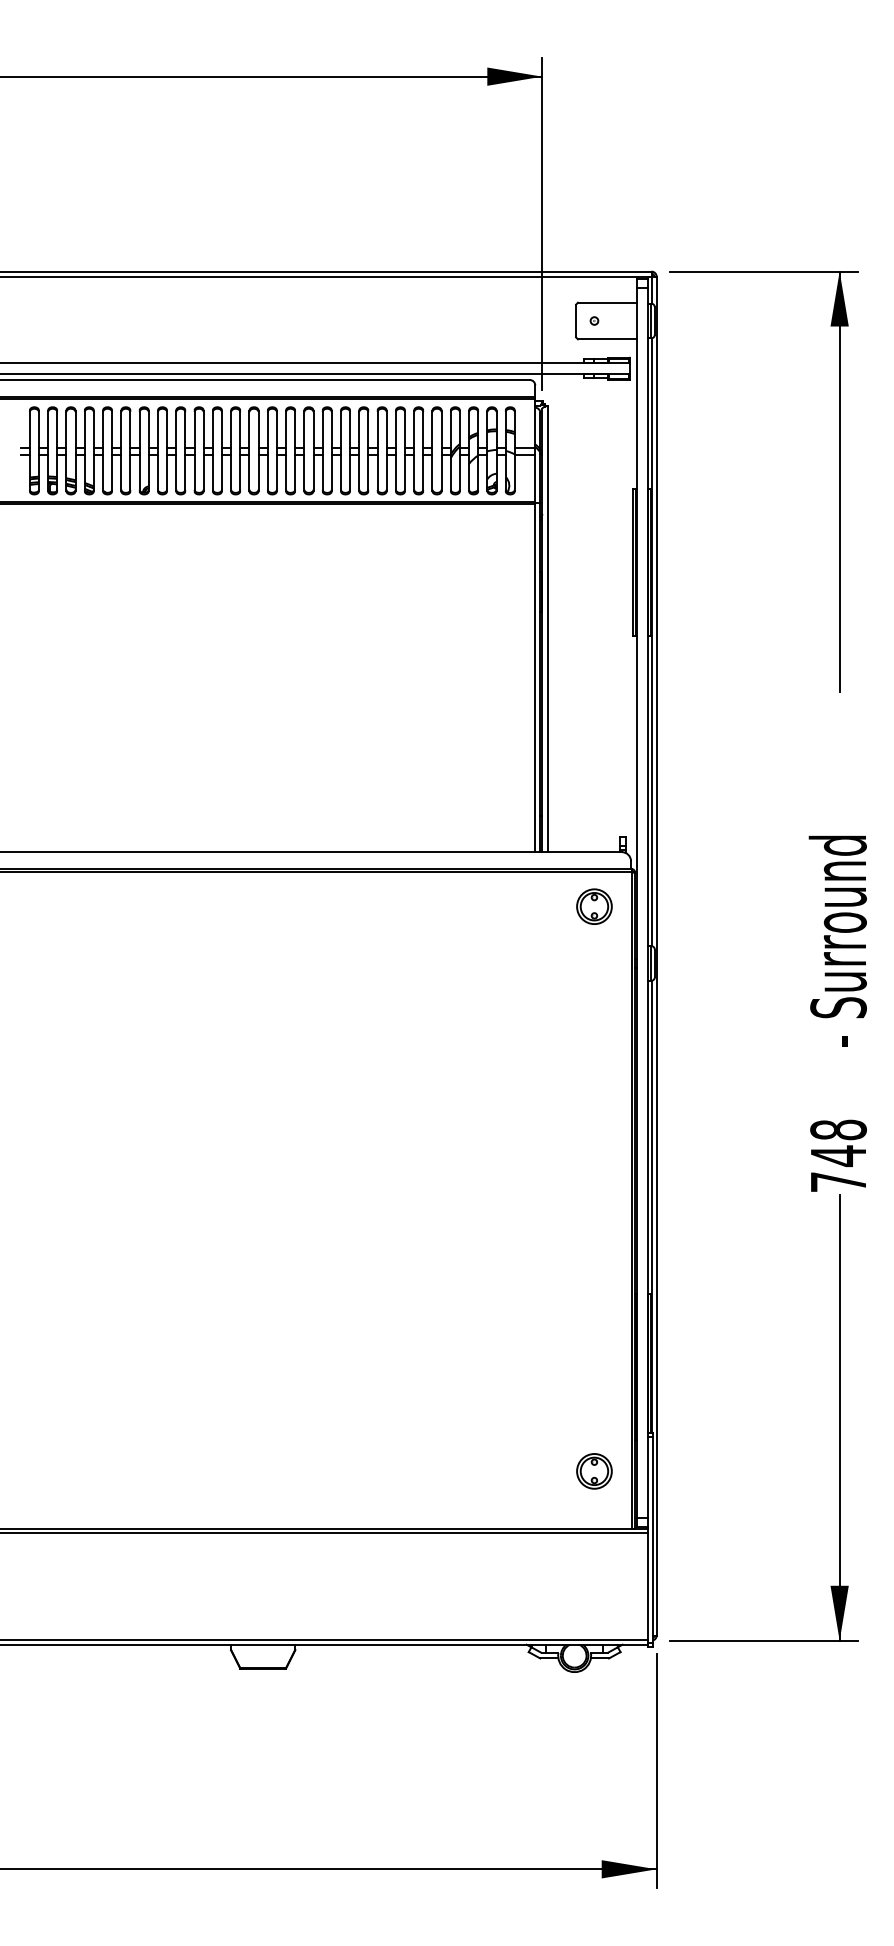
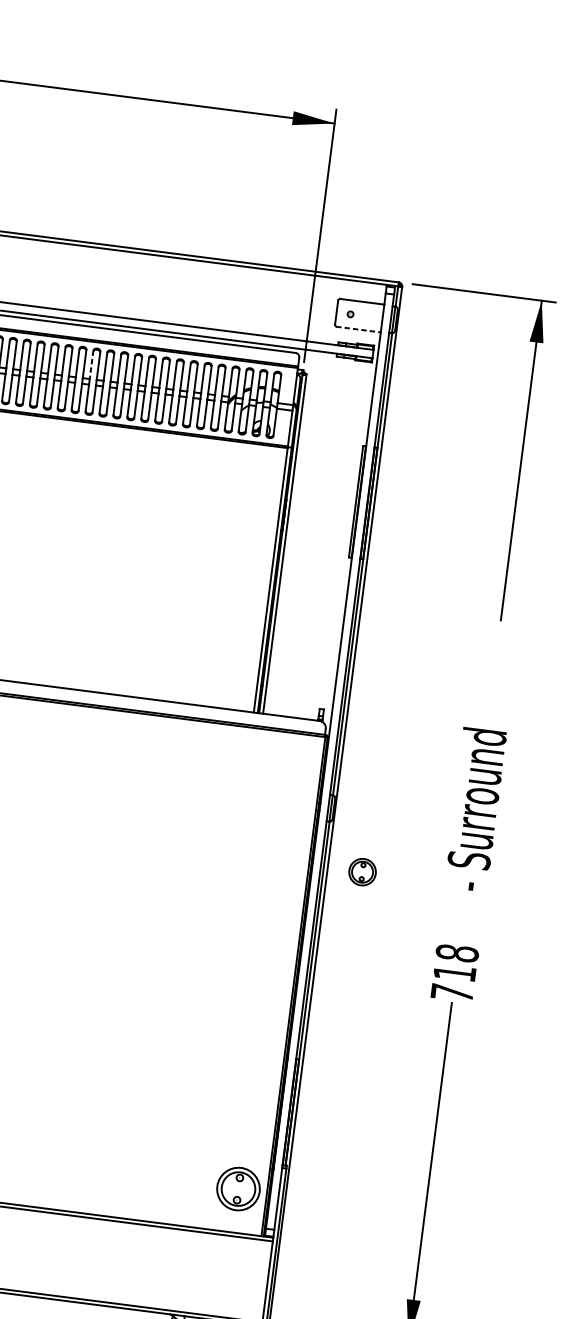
line: (607, 339) -> (358, 329), solid -> dashed
line: (267, 429) -> (91, 365), solid -> dashed
part: (594, 906) -> (362, 872), moved
text: (838, 1156) -> (454, 973), 748 -> 718
part: (594, 1471) -> (238, 1189), size x1.6

